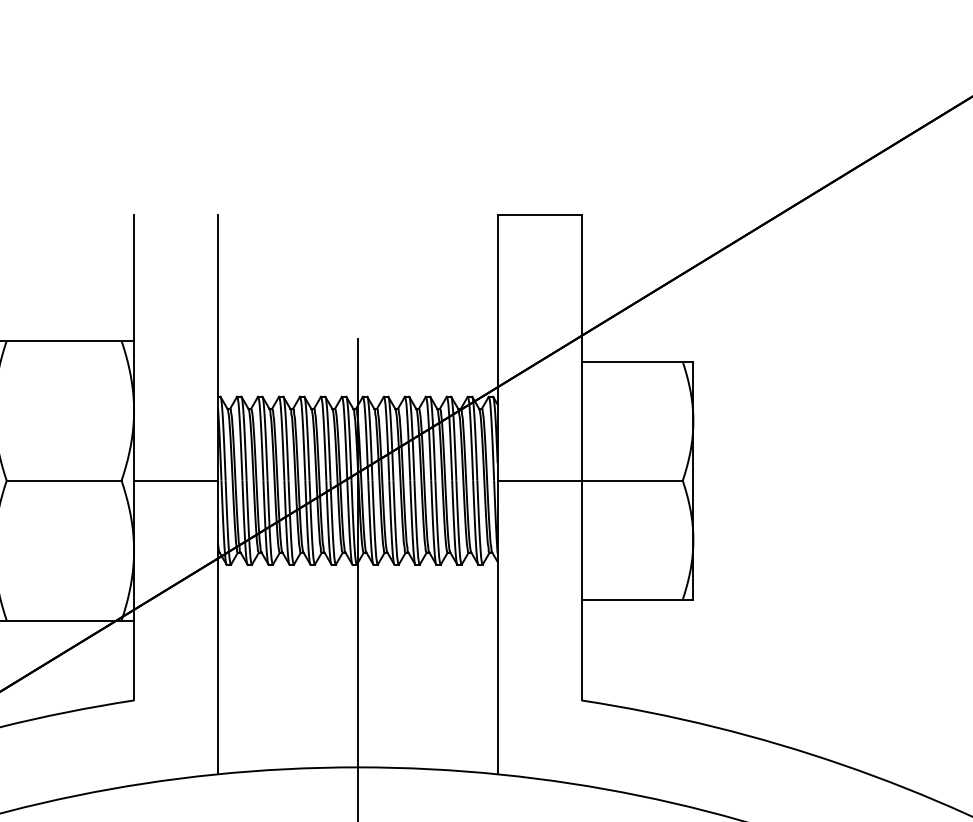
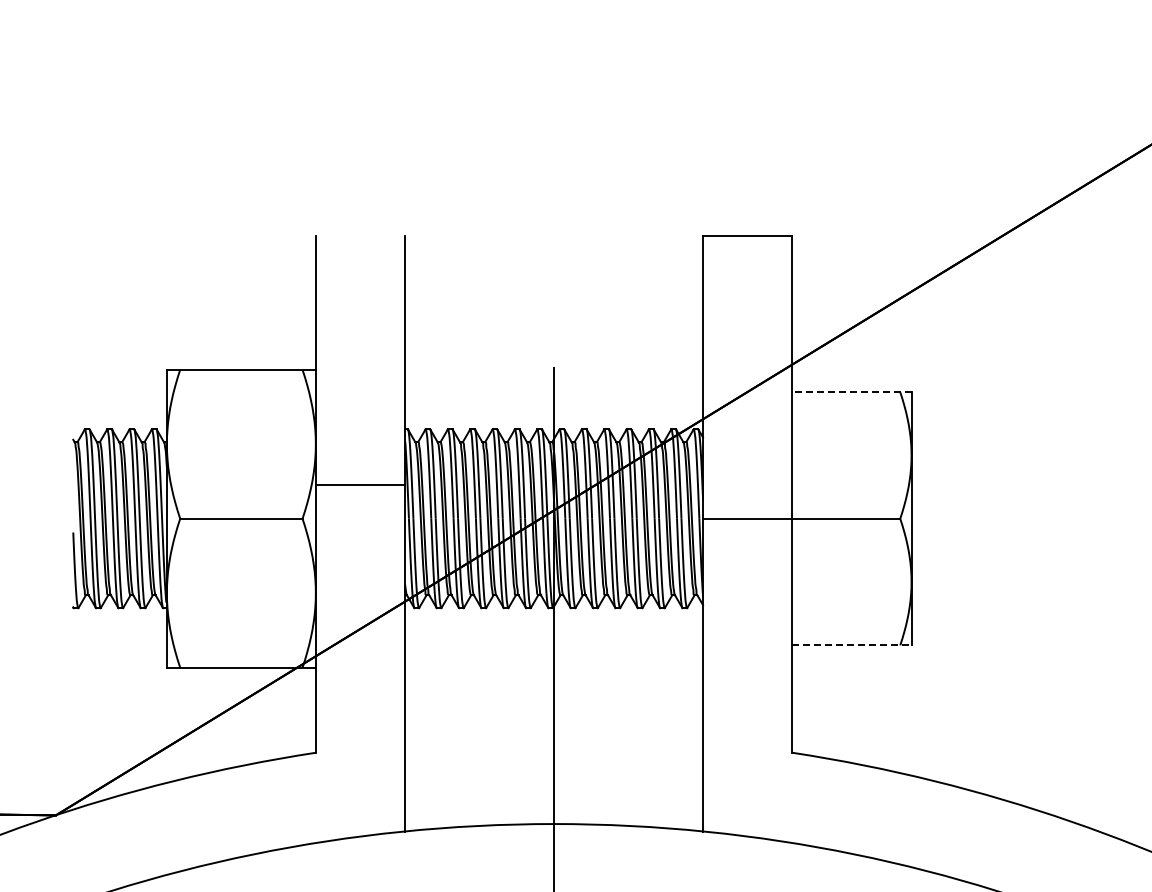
line: (636, 362) -> (851, 392), solid -> dashed
line: (175, 480) -> (360, 484), moved
line: (636, 599) -> (851, 645), solid -> dashed

